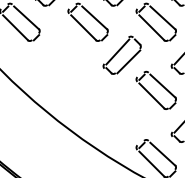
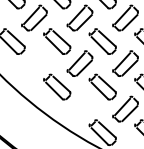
part: (88, 89) -> (57, 86), added

